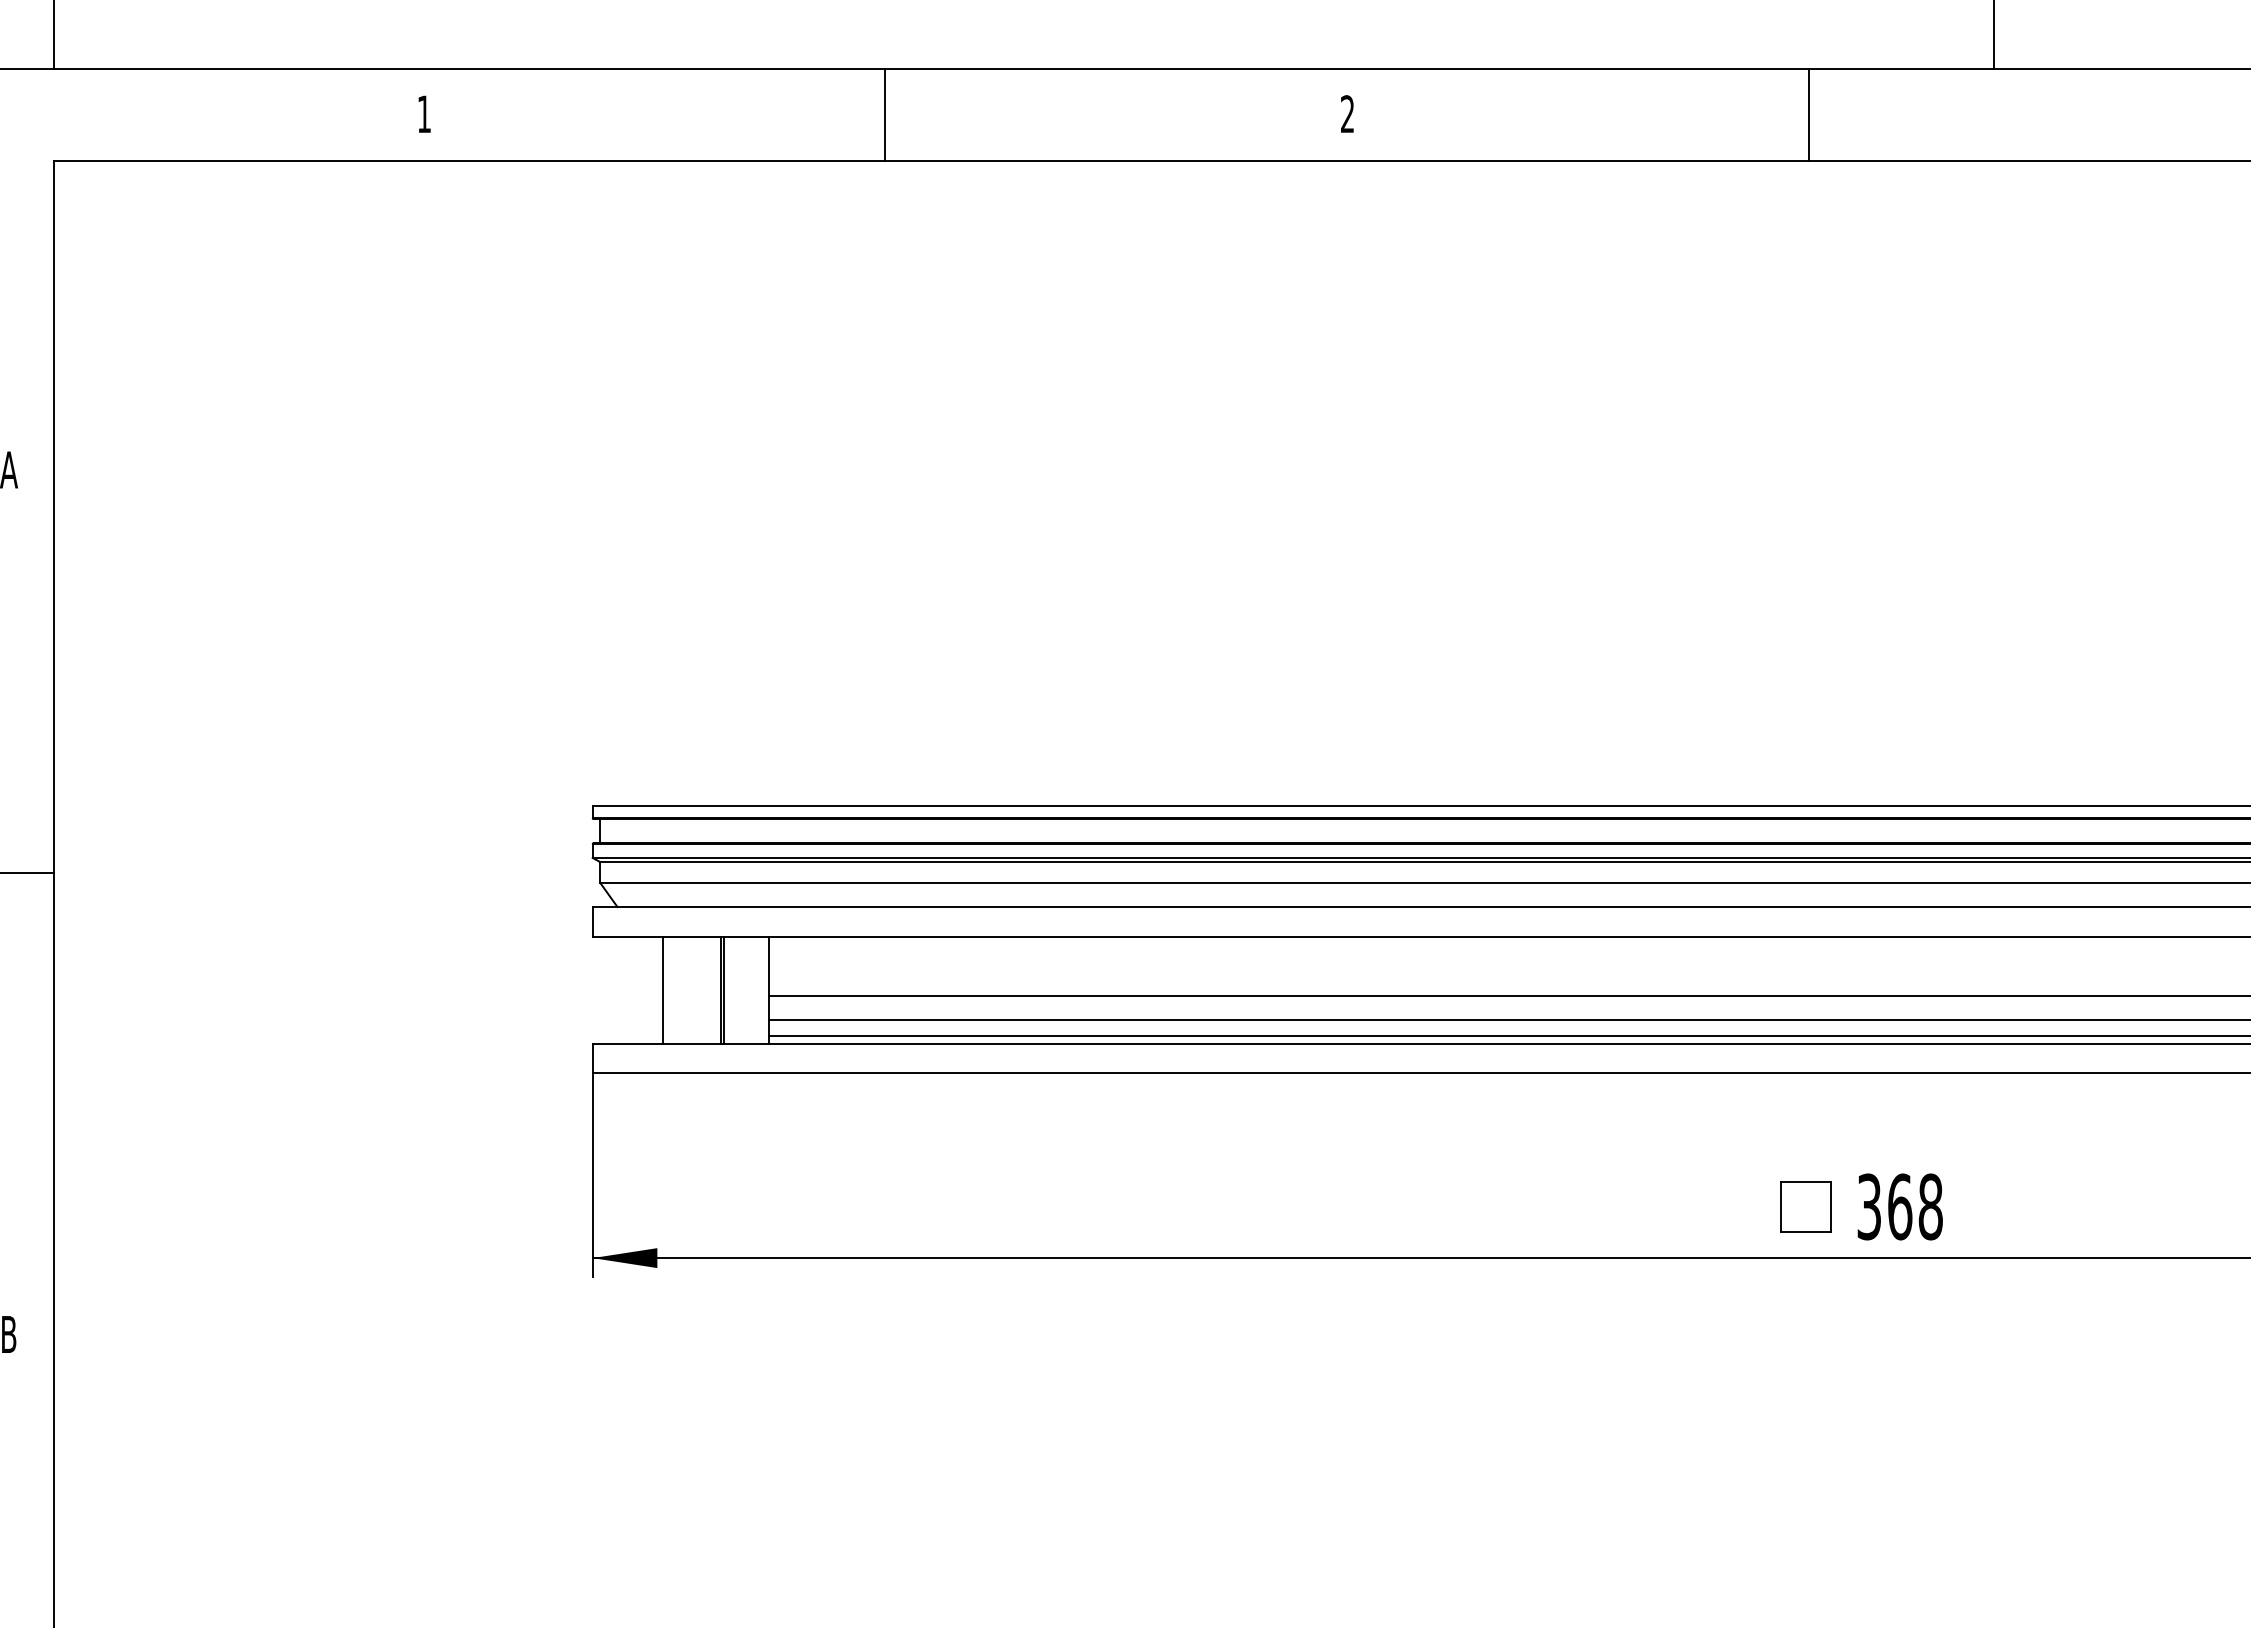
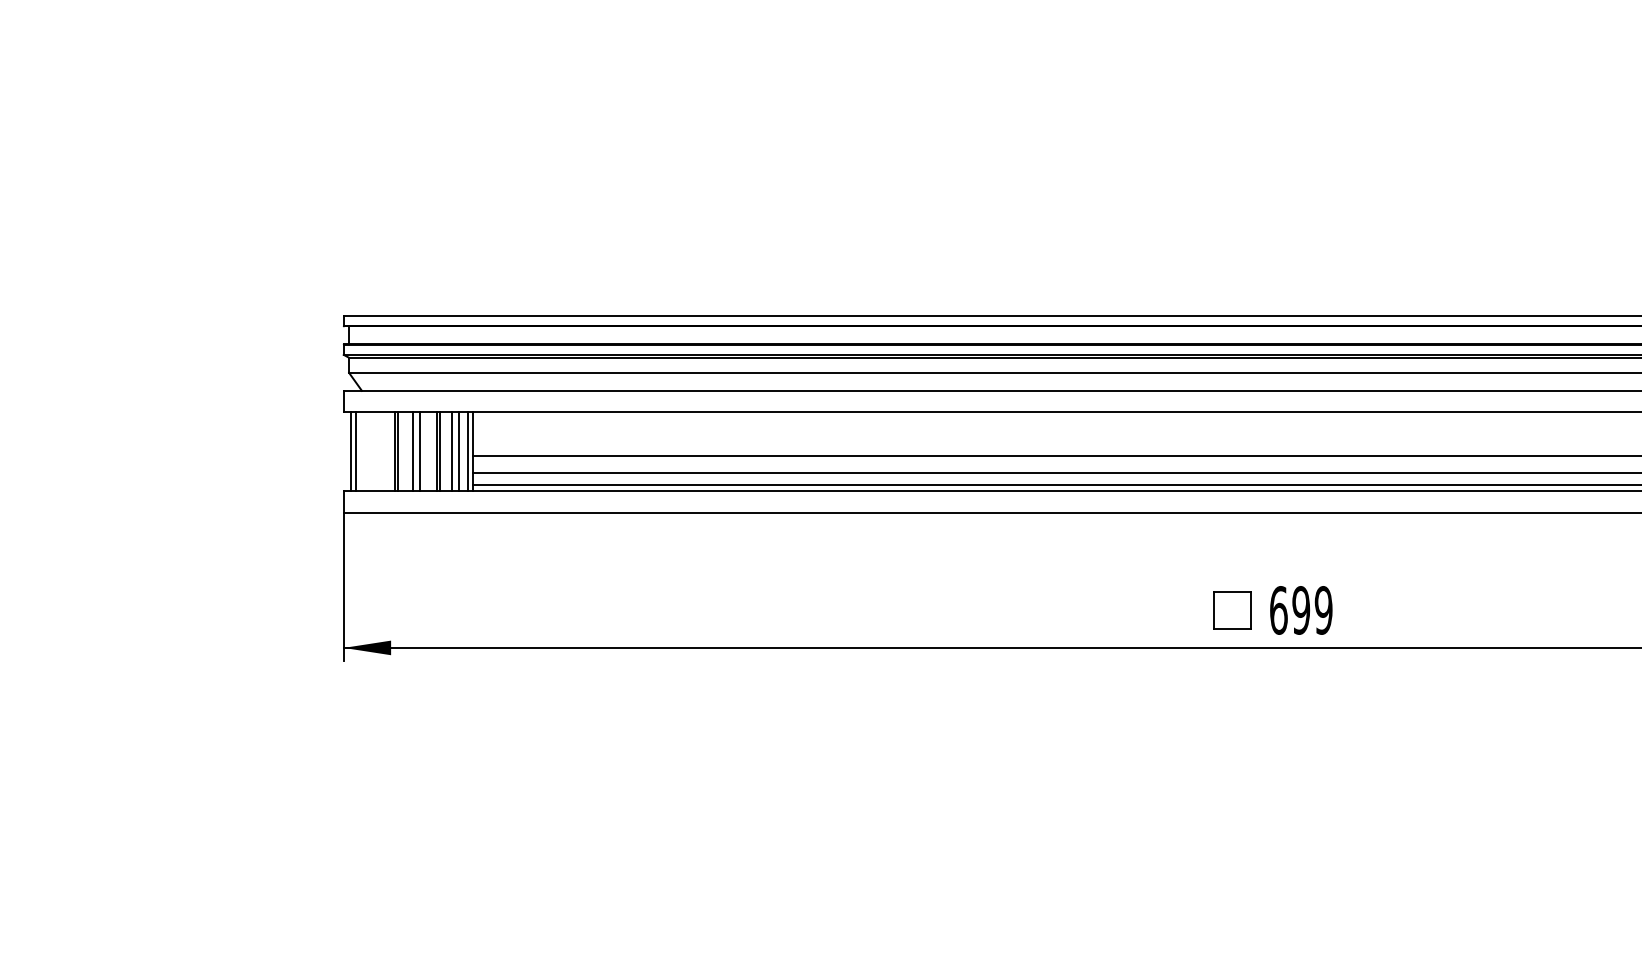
line: (602, 989) -> (350, 451), added
line: (609, 989) -> (356, 451), added
line: (666, 989) -> (397, 451), added
line: (687, 989) -> (413, 451), added
line: (696, 989) -> (419, 451), added
line: (740, 989) -> (451, 451), added
line: (750, 989) -> (459, 451), added
line: (762, 989) -> (468, 451), added
text: (1899, 1206) -> (1300, 610), 368 -> 699

